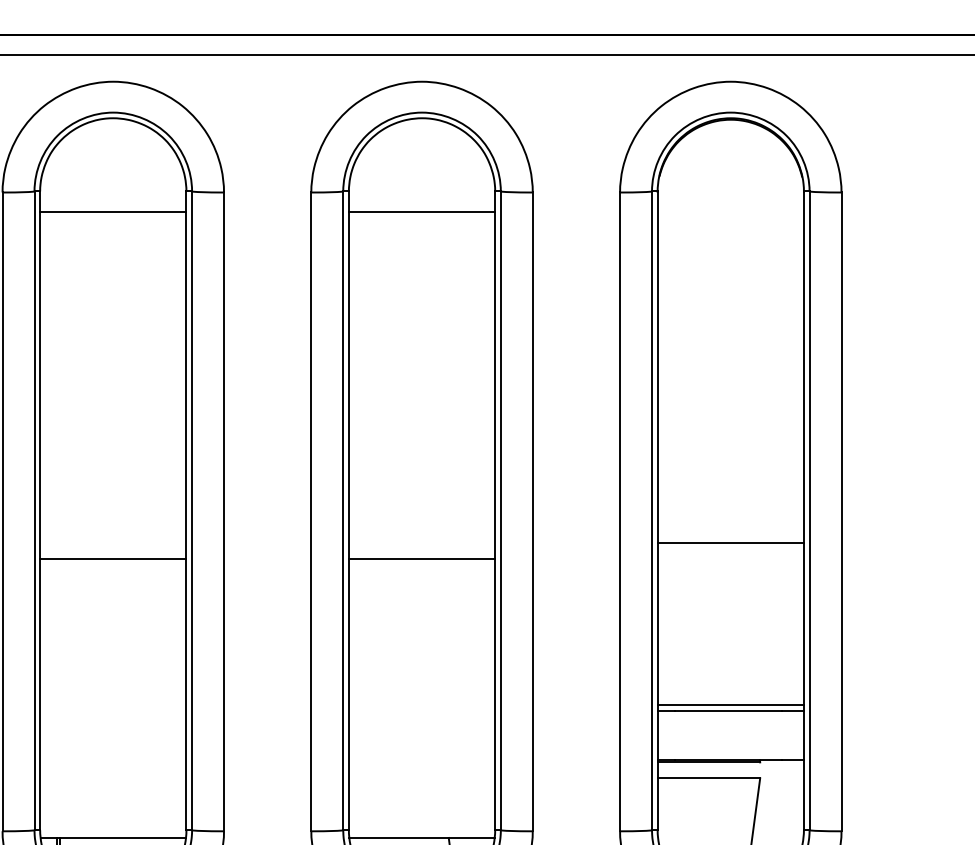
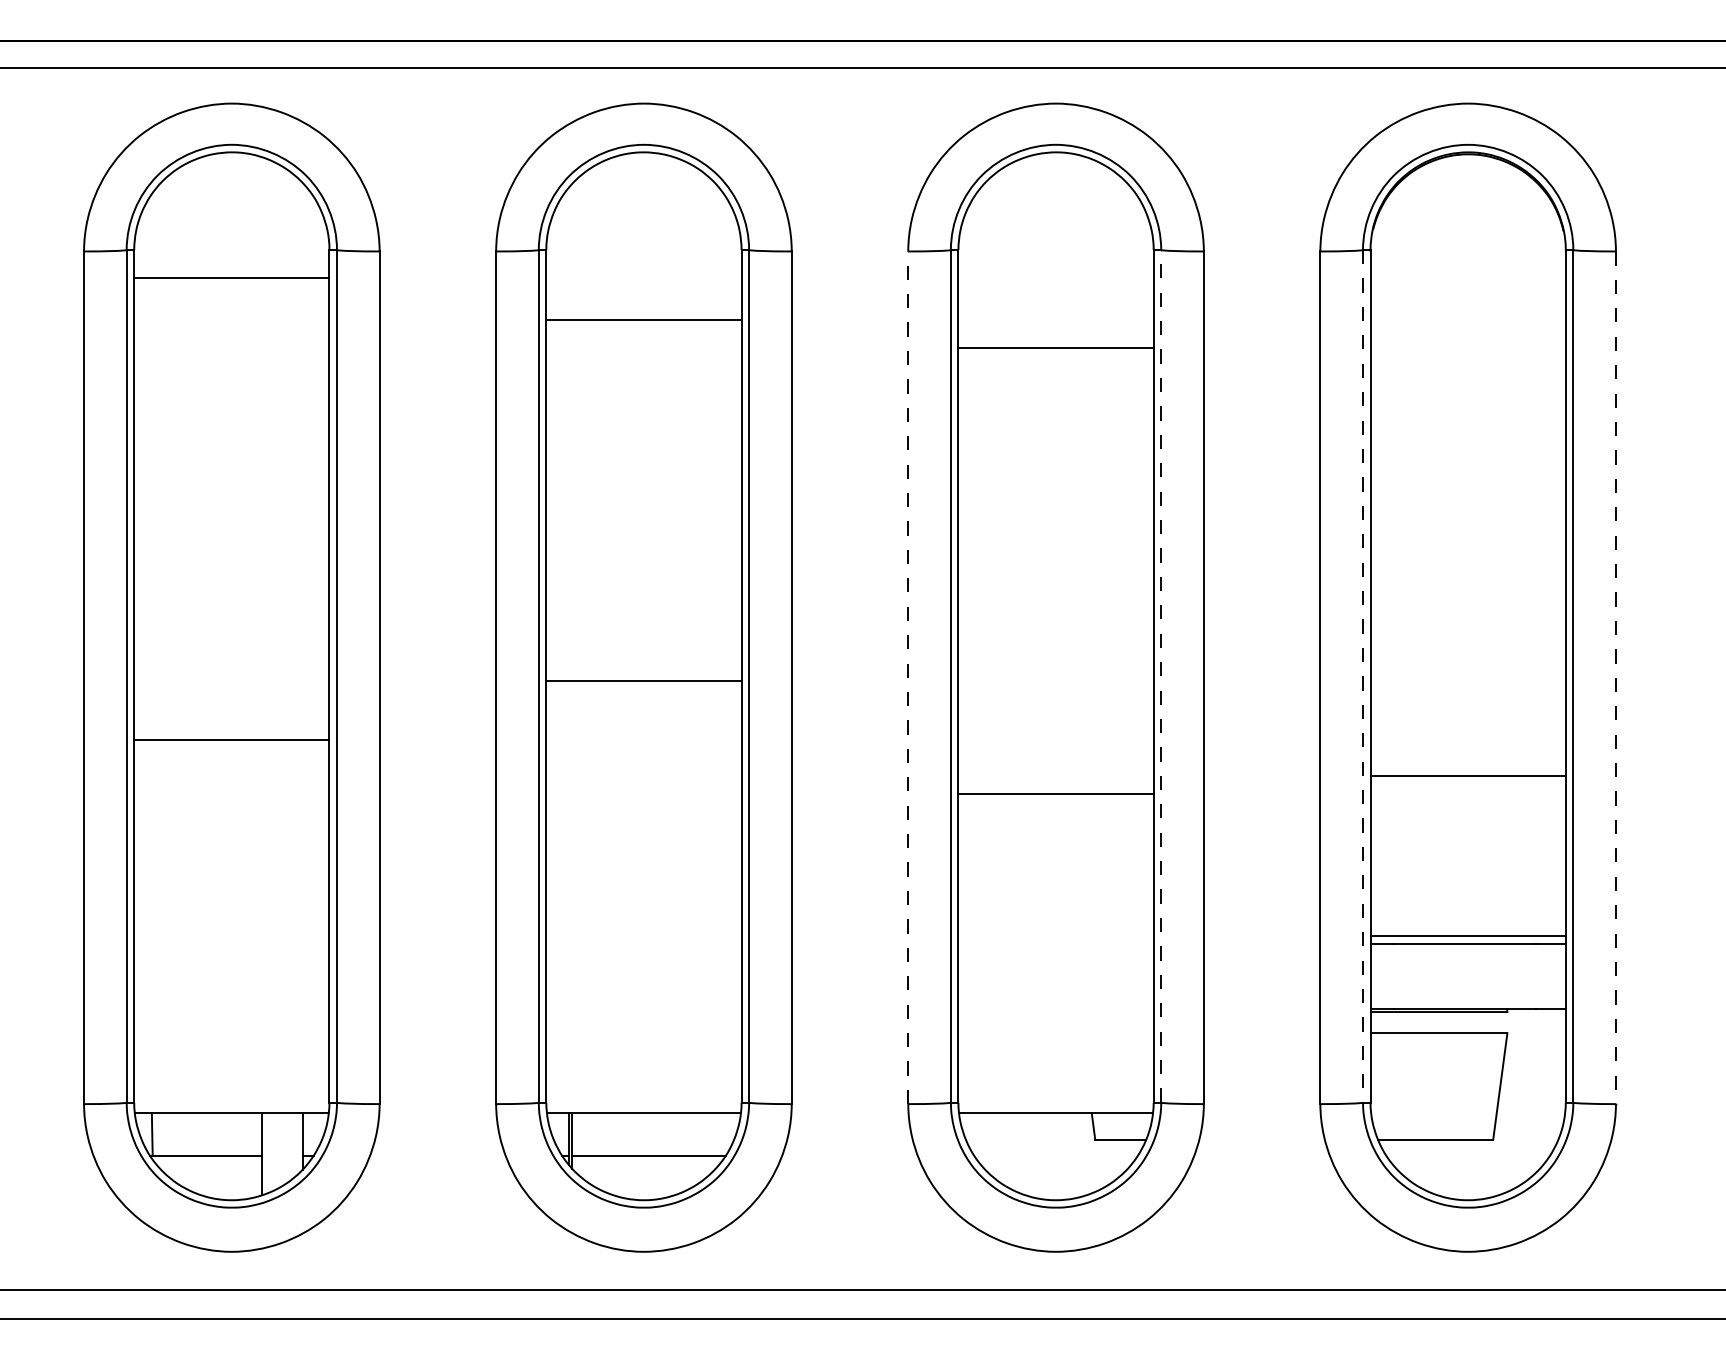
line: (112, 212) -> (643, 319), moved
line: (421, 212) -> (1055, 347), moved
line: (501, 510) -> (1161, 675), solid -> dashed
line: (652, 510) -> (1363, 676), solid -> dashed
line: (311, 511) -> (908, 677), solid -> dashed
line: (841, 512) -> (1615, 678), solid -> dashed
line: (730, 542) -> (1467, 775), moved
line: (112, 558) -> (643, 681), moved
line: (421, 558) -> (1055, 794), moved

